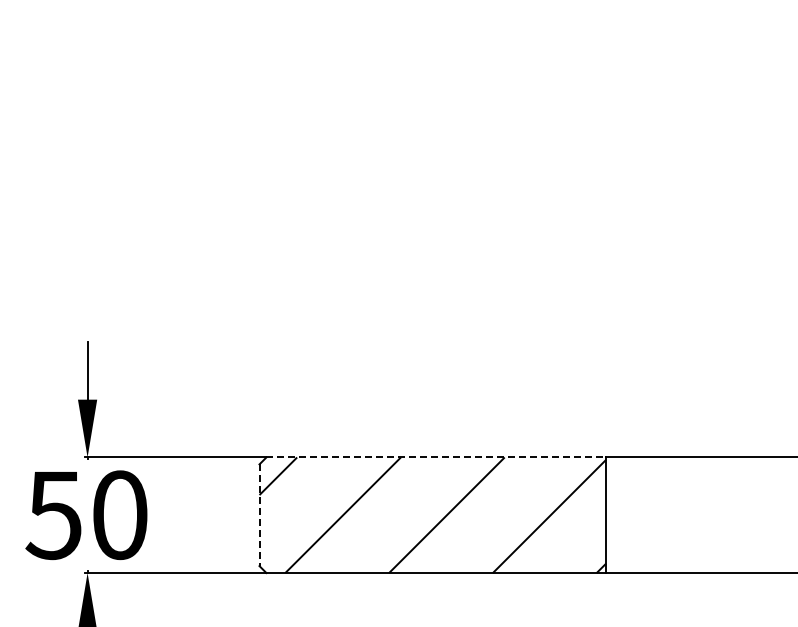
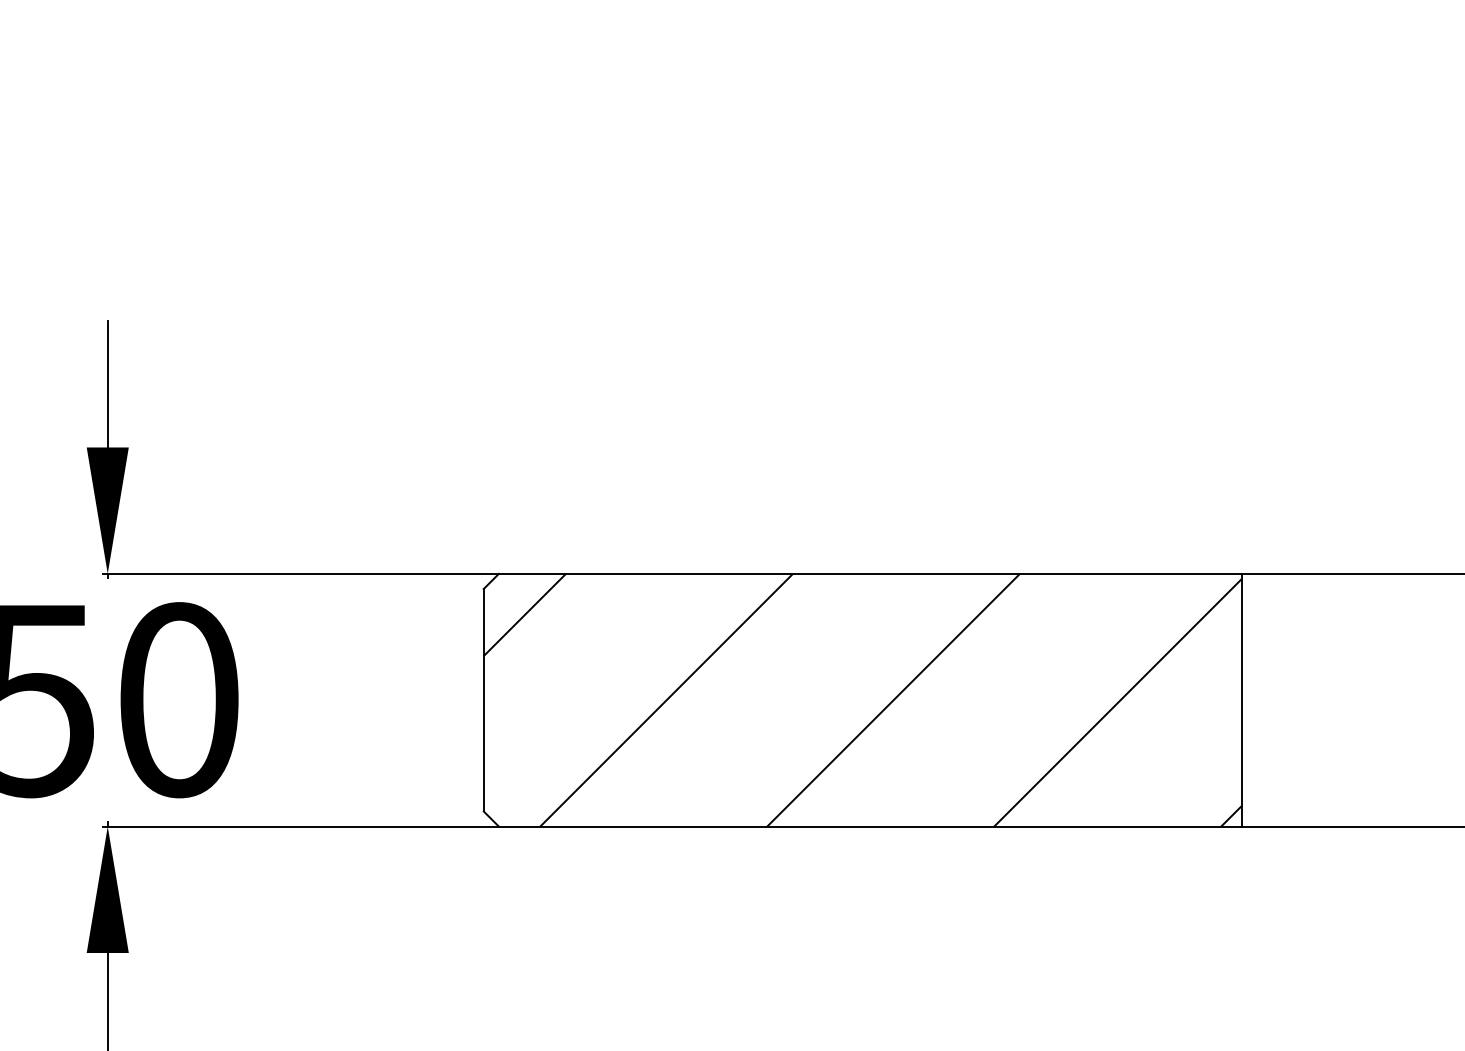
line: (436, 457) -> (870, 573), dashed -> solid
line: (259, 515) -> (483, 700), dashed -> solid

